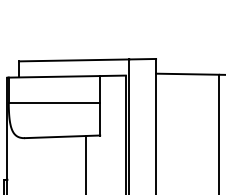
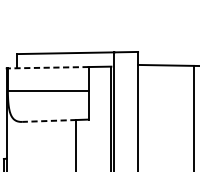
line: (54, 76) -> (48, 67), solid -> dashed
line: (55, 137) -> (49, 121), solid -> dashed

